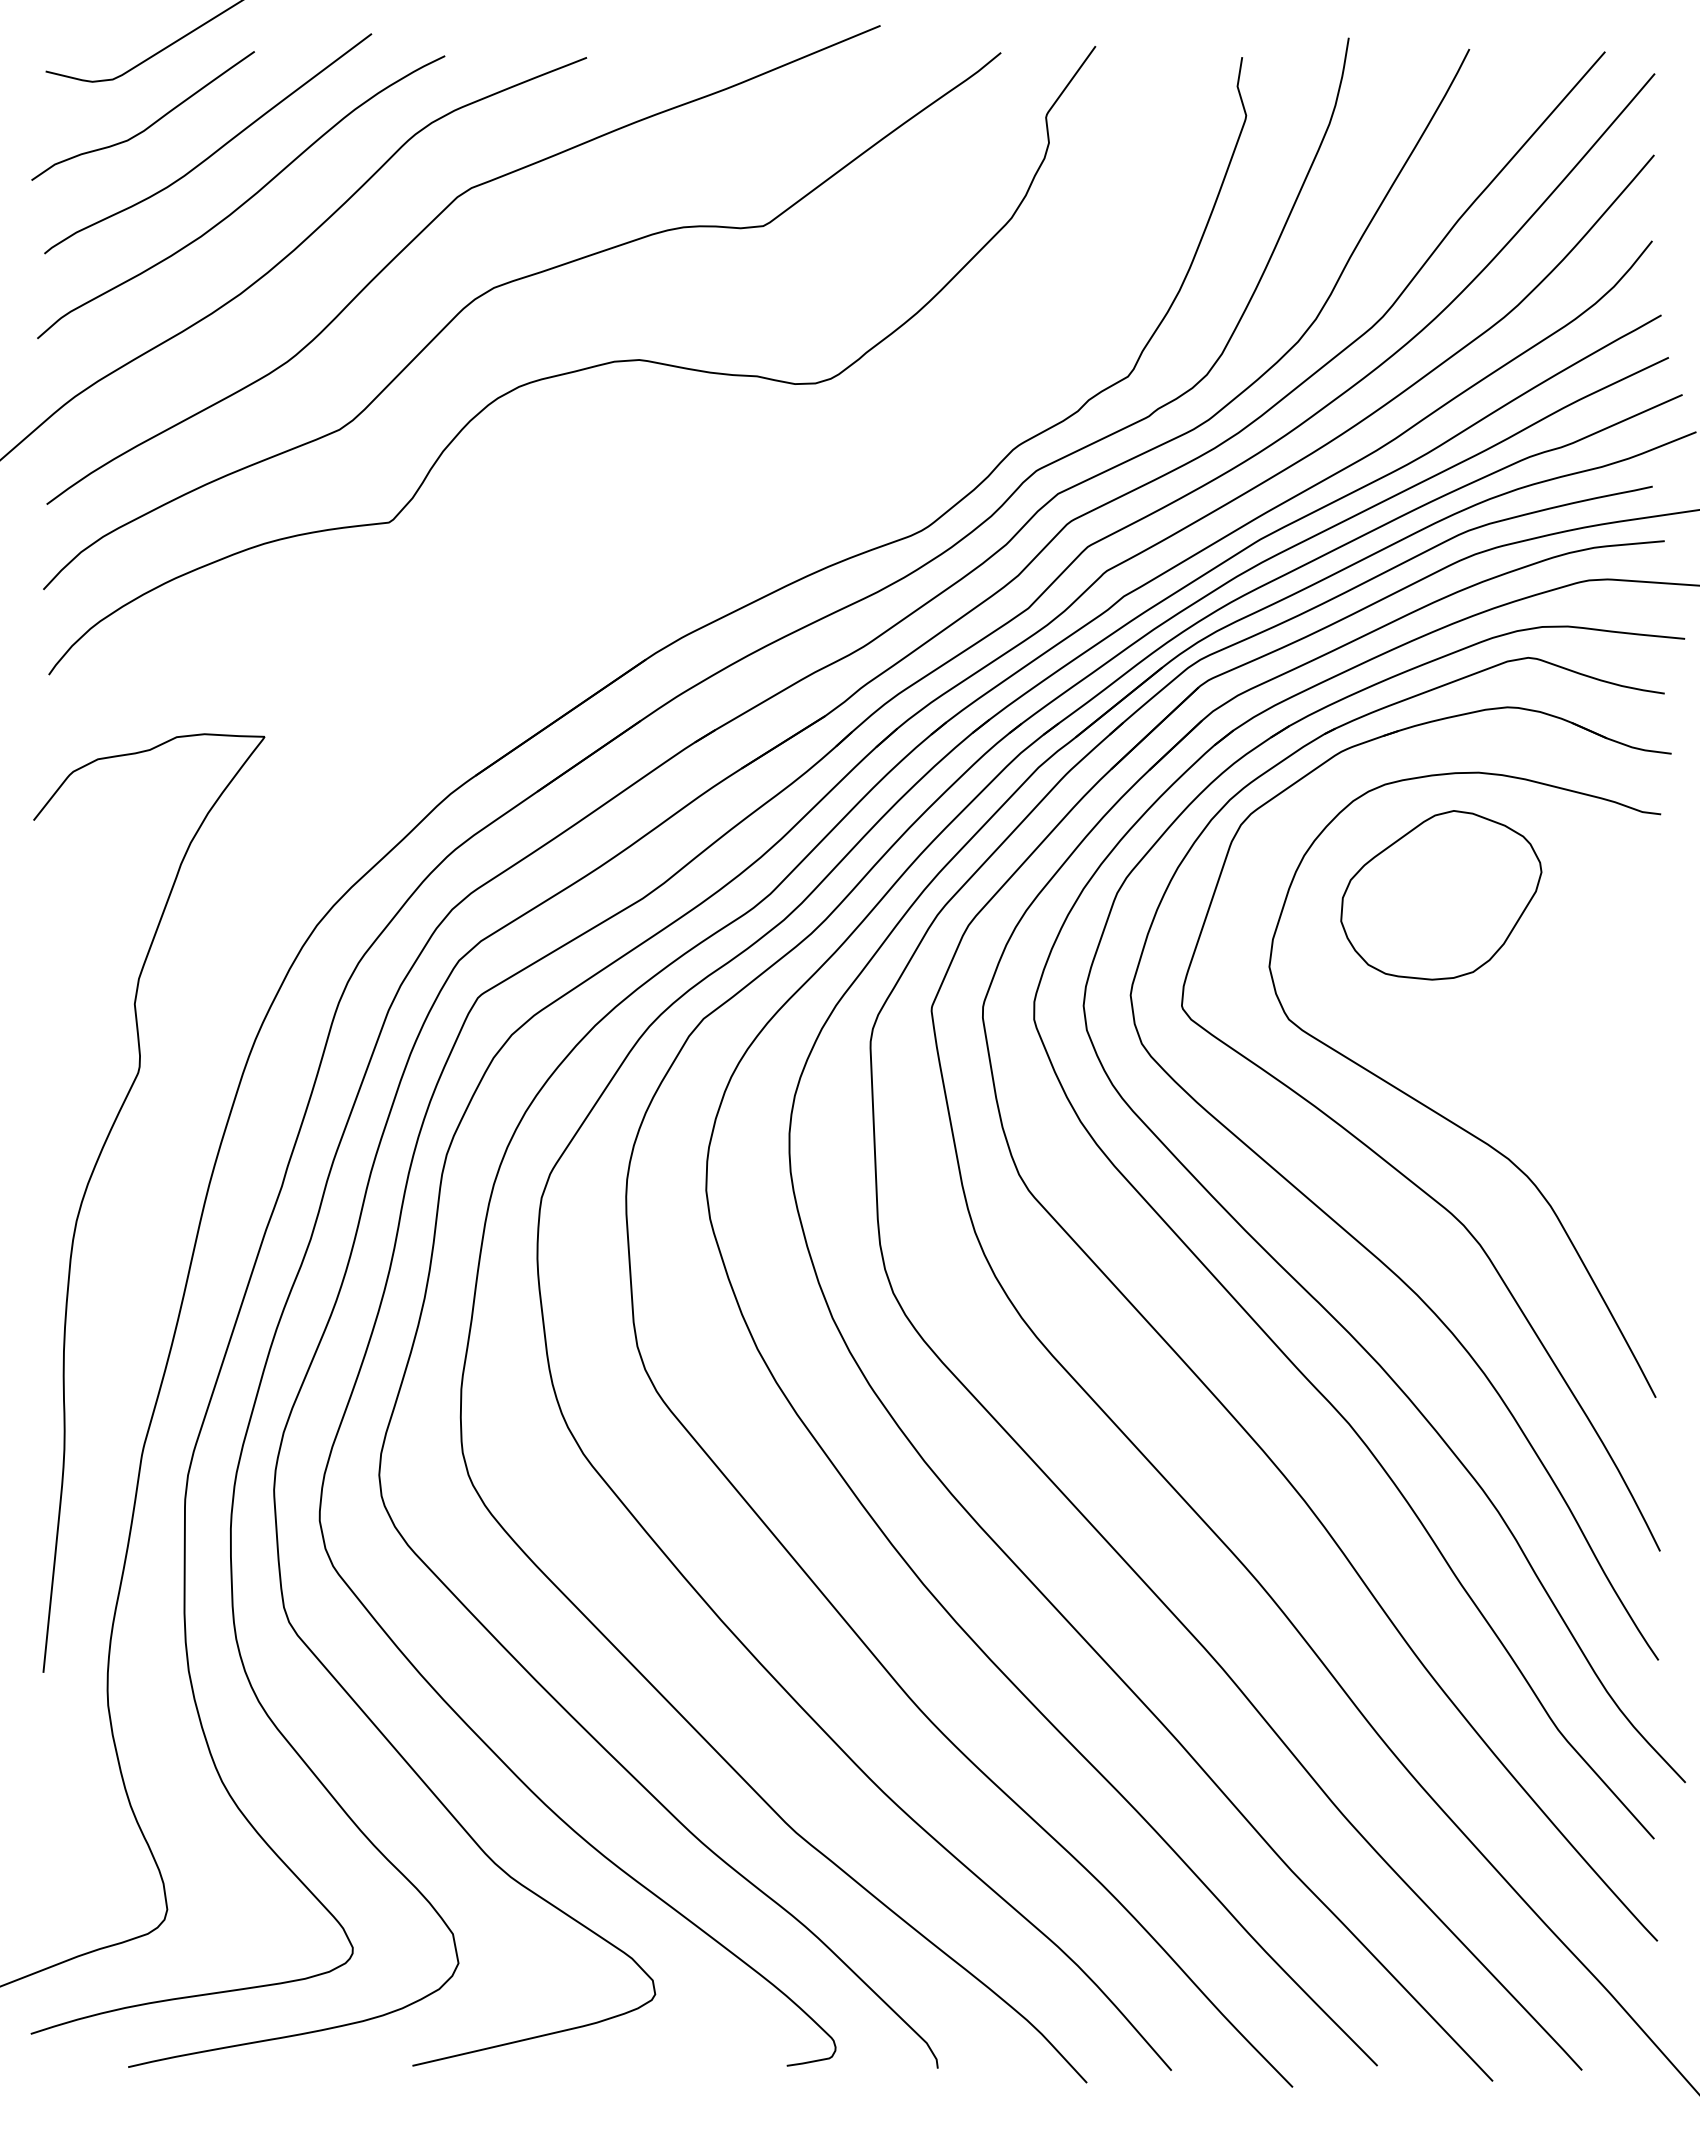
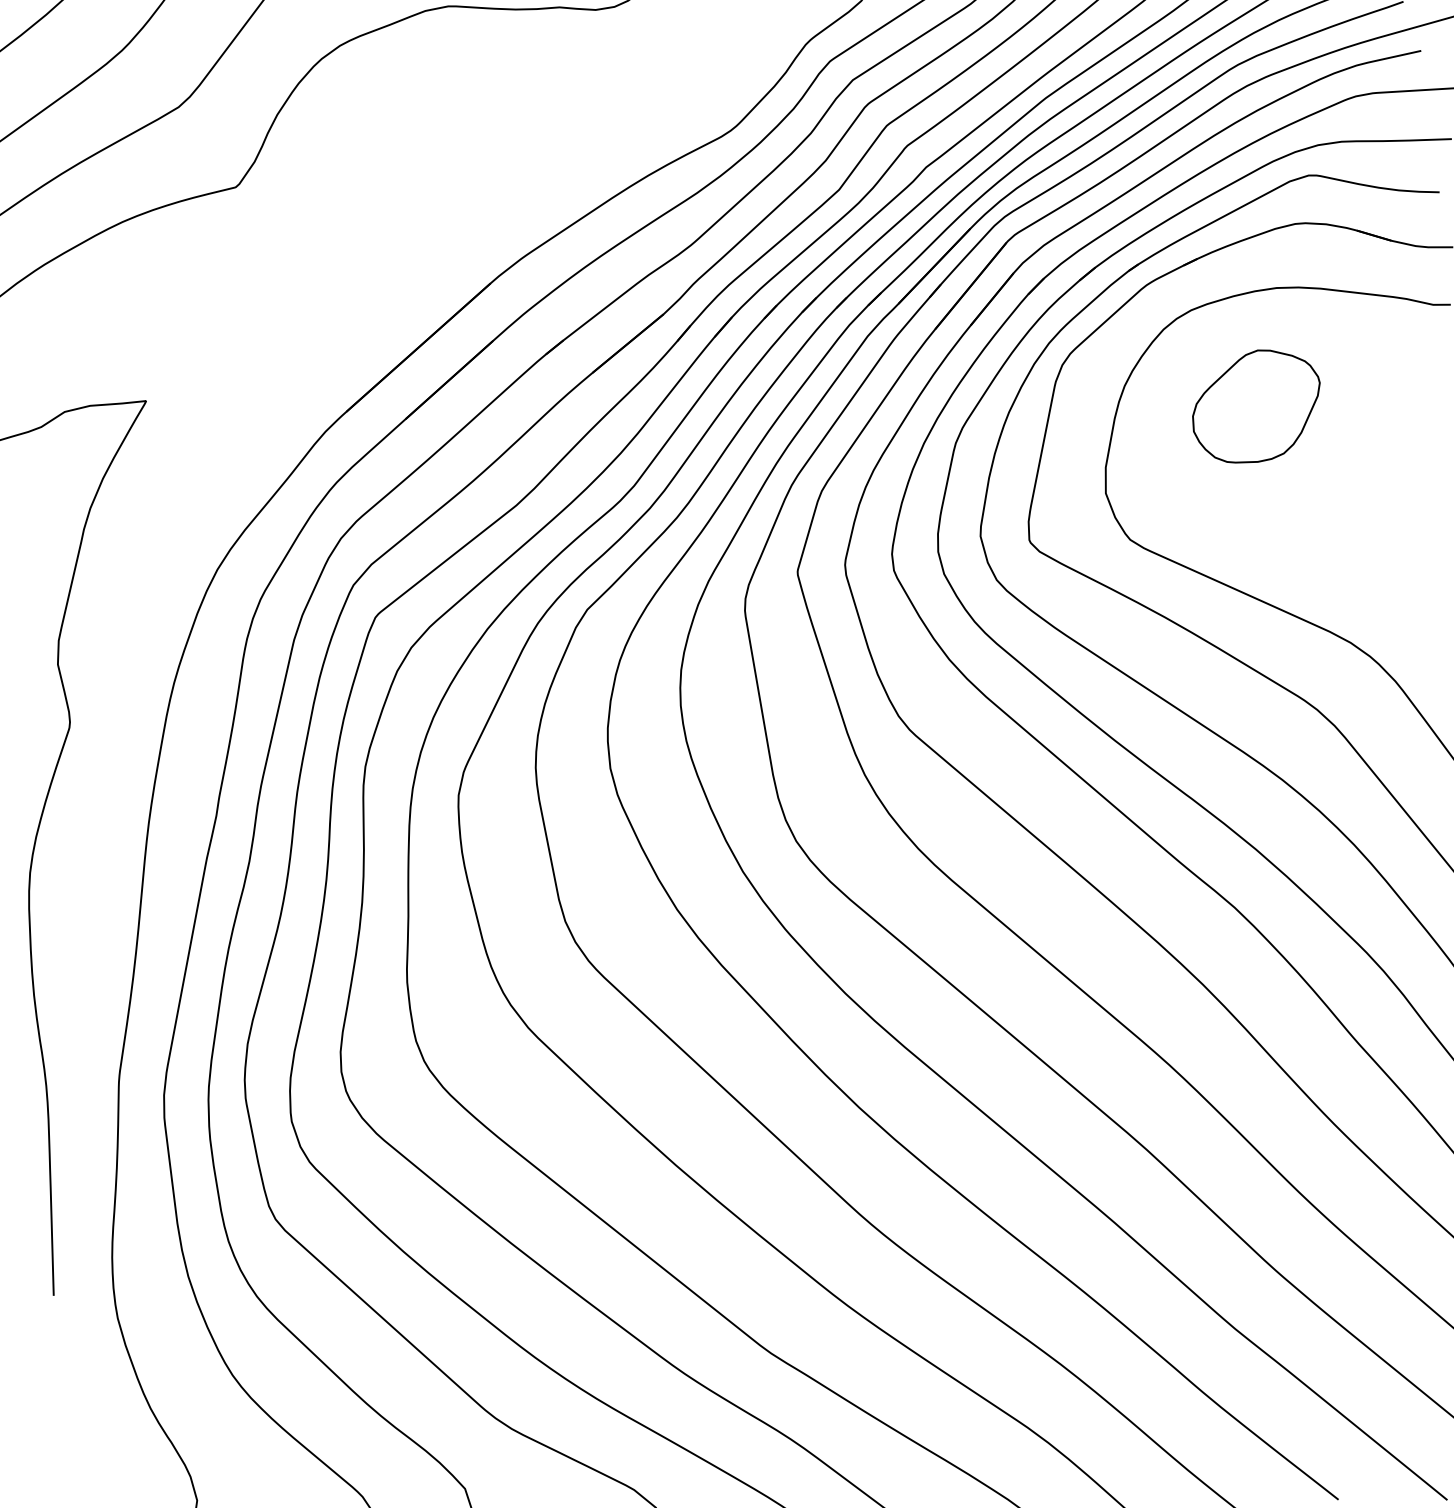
part: (1441, 895) -> (1256, 406), size x0.7

